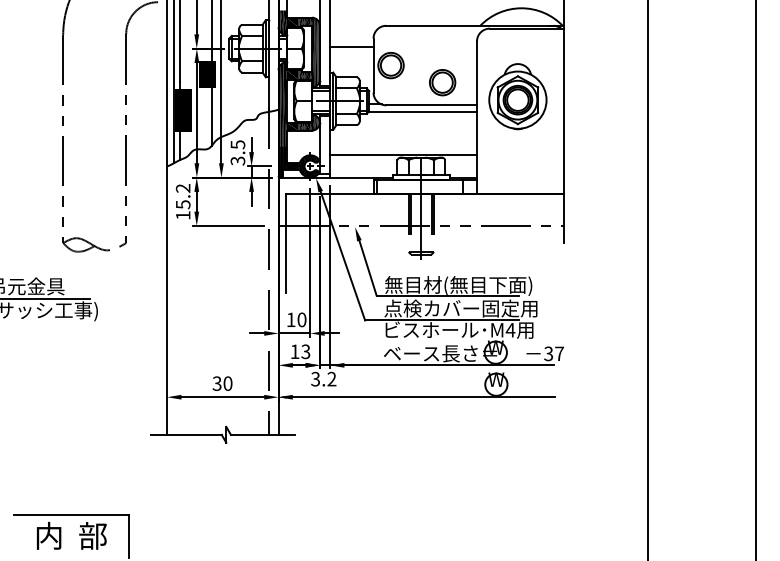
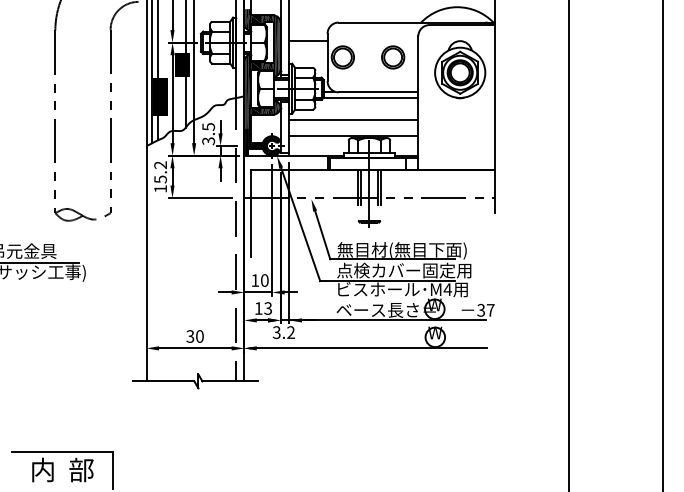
part: (443, 82) -> (393, 57), moved
part: (518, 96) -> (460, 69), moved
line: (403, 137) -> (353, 120), added

